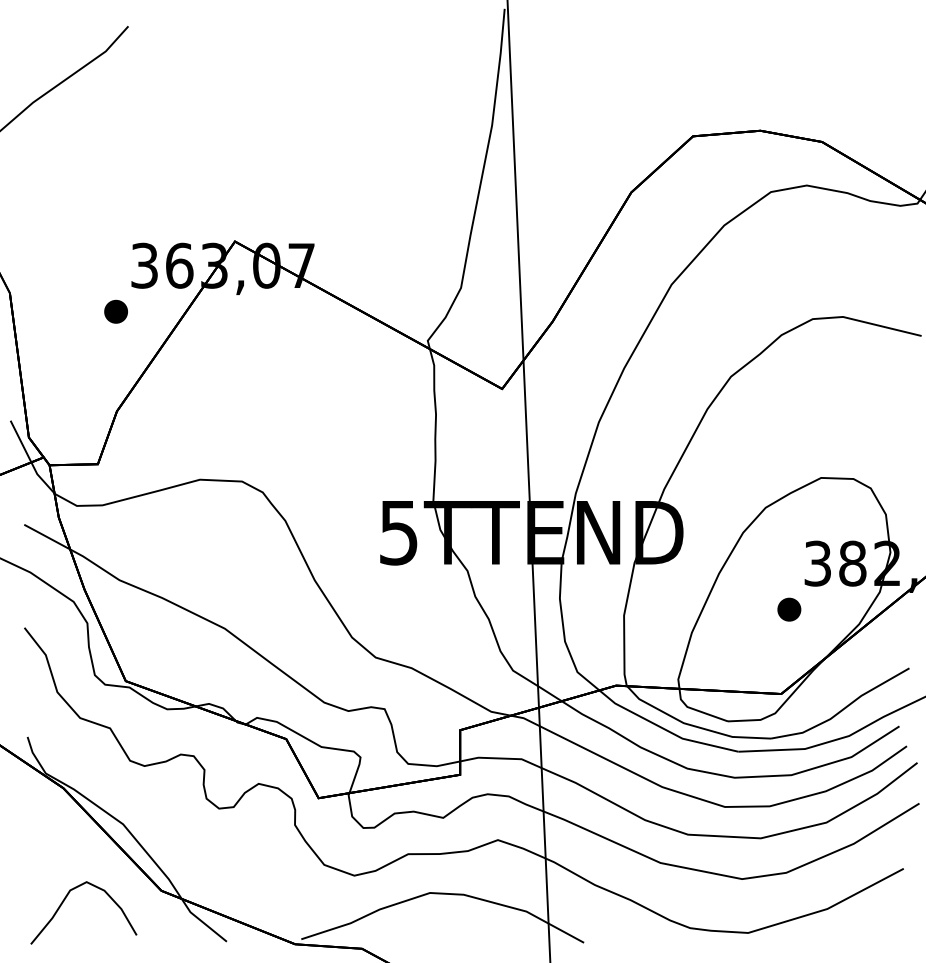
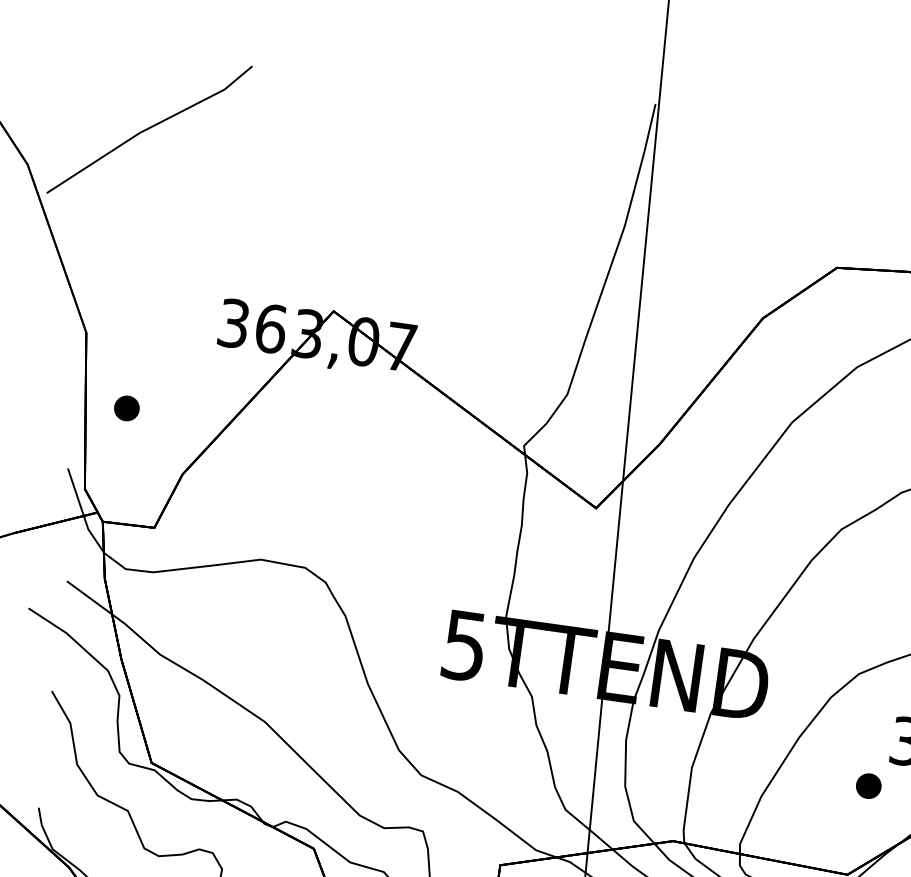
part: (115, 311) -> (126, 408), moved

